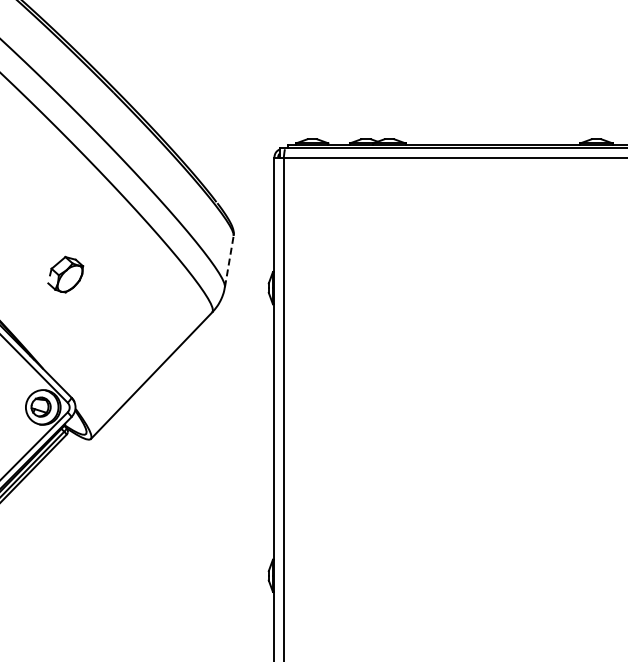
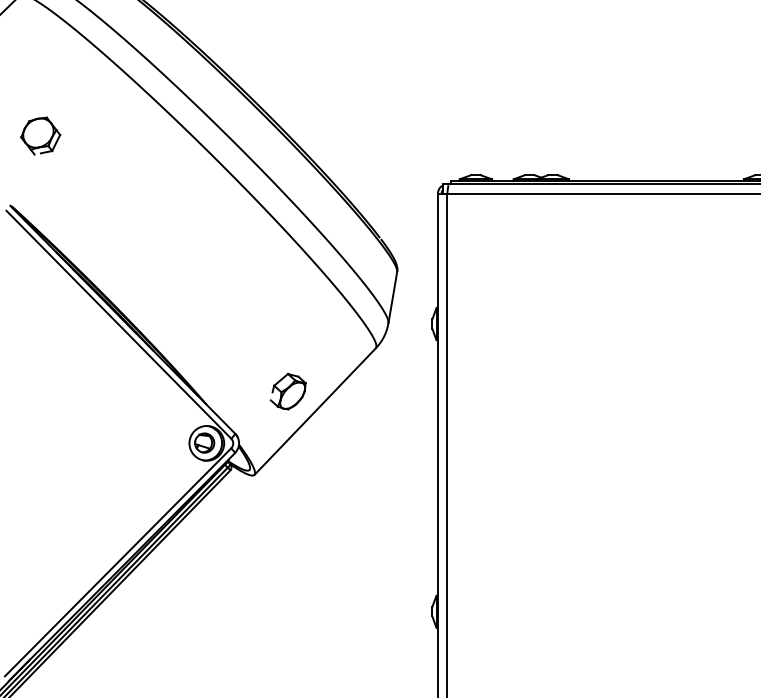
line: (228, 260) -> (392, 296), dashed -> solid
part: (64, 274) -> (287, 391), moved

